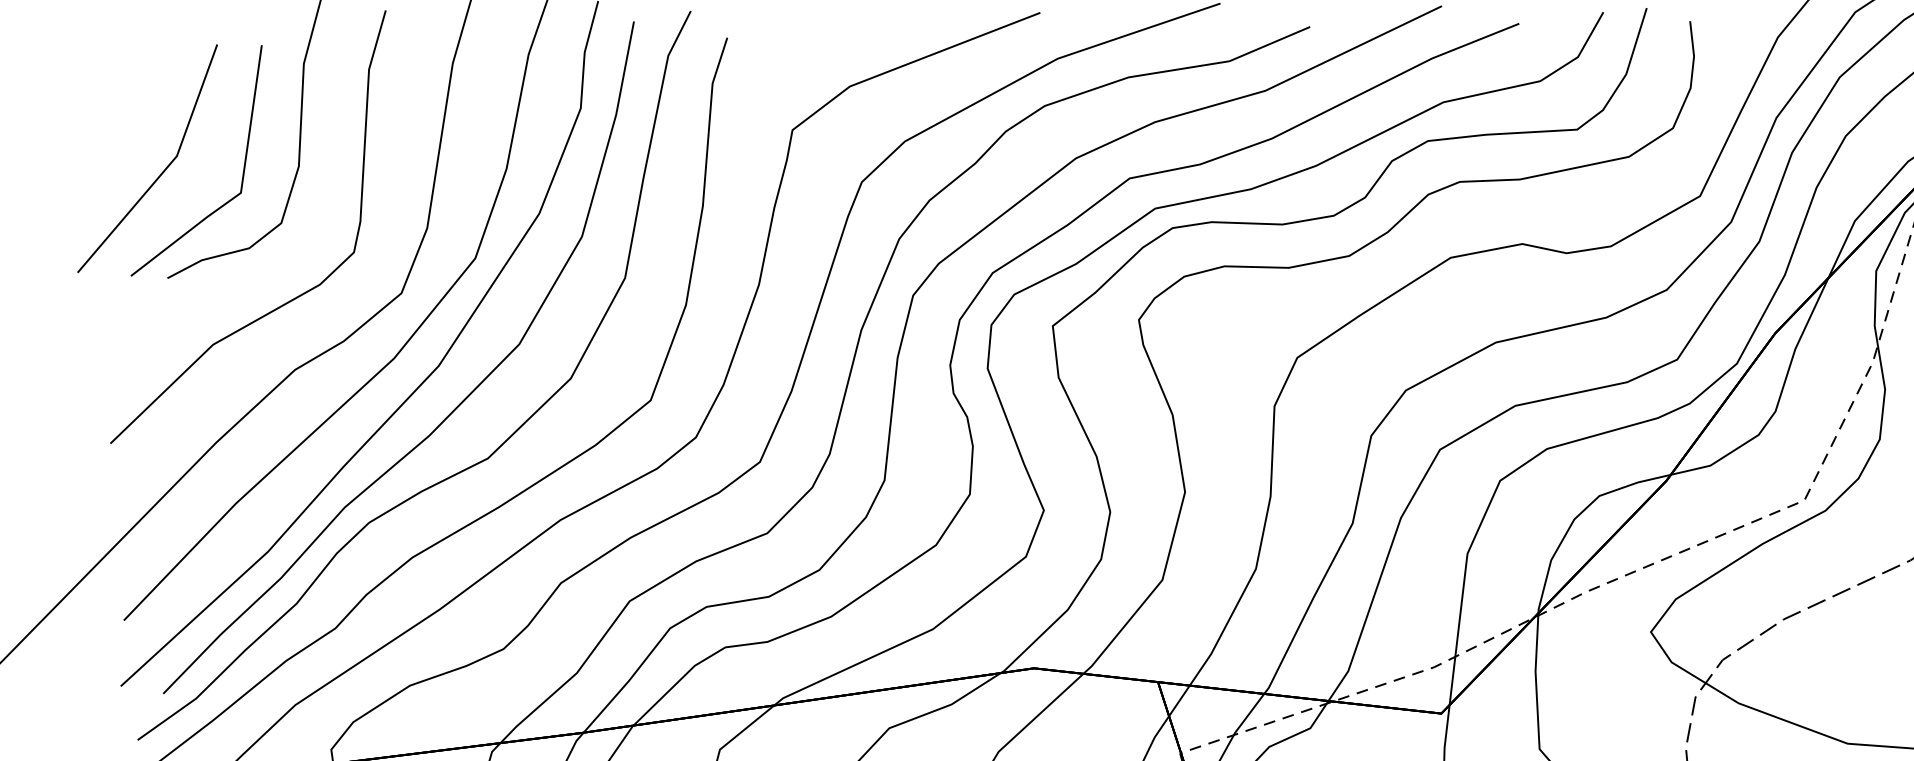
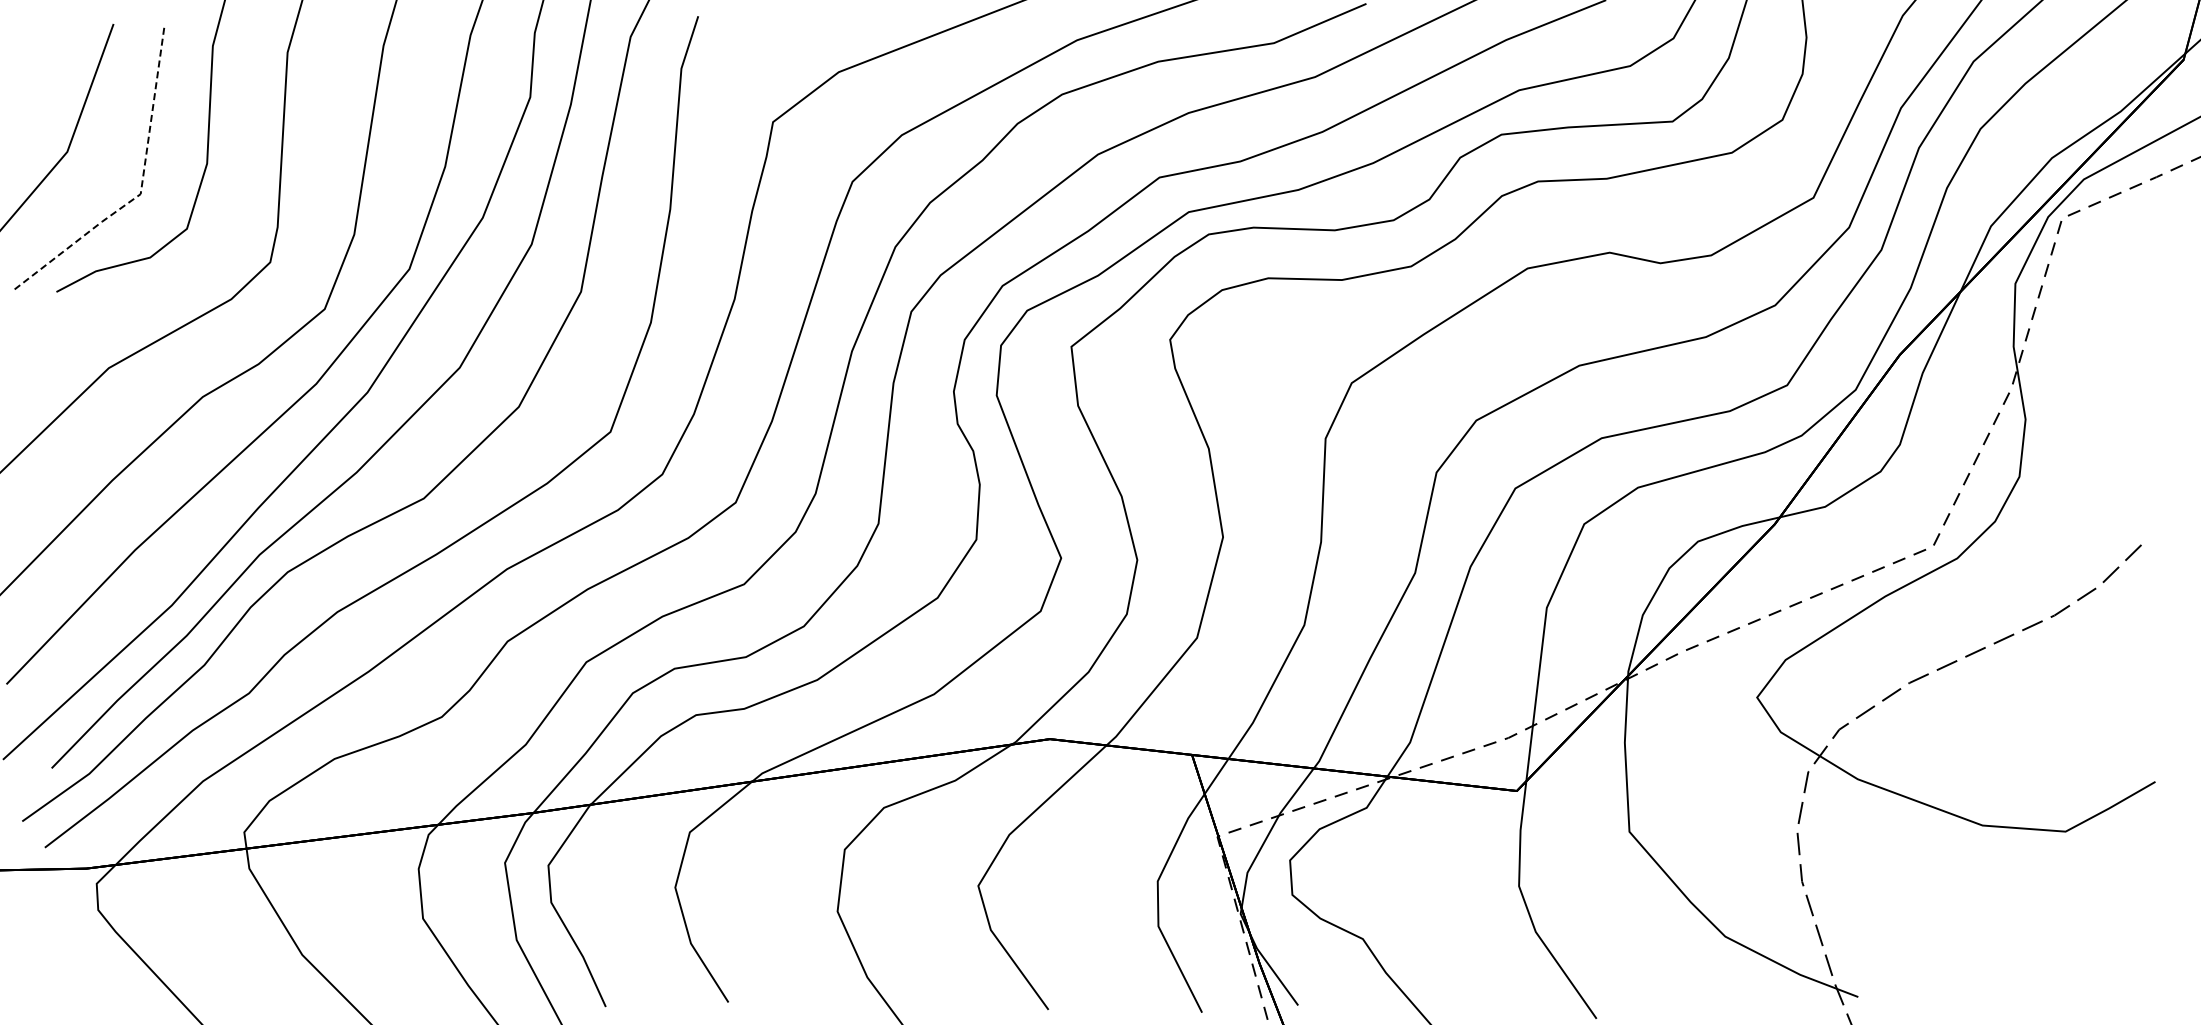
line: (241, 188) -> (141, 188), solid -> dashed

